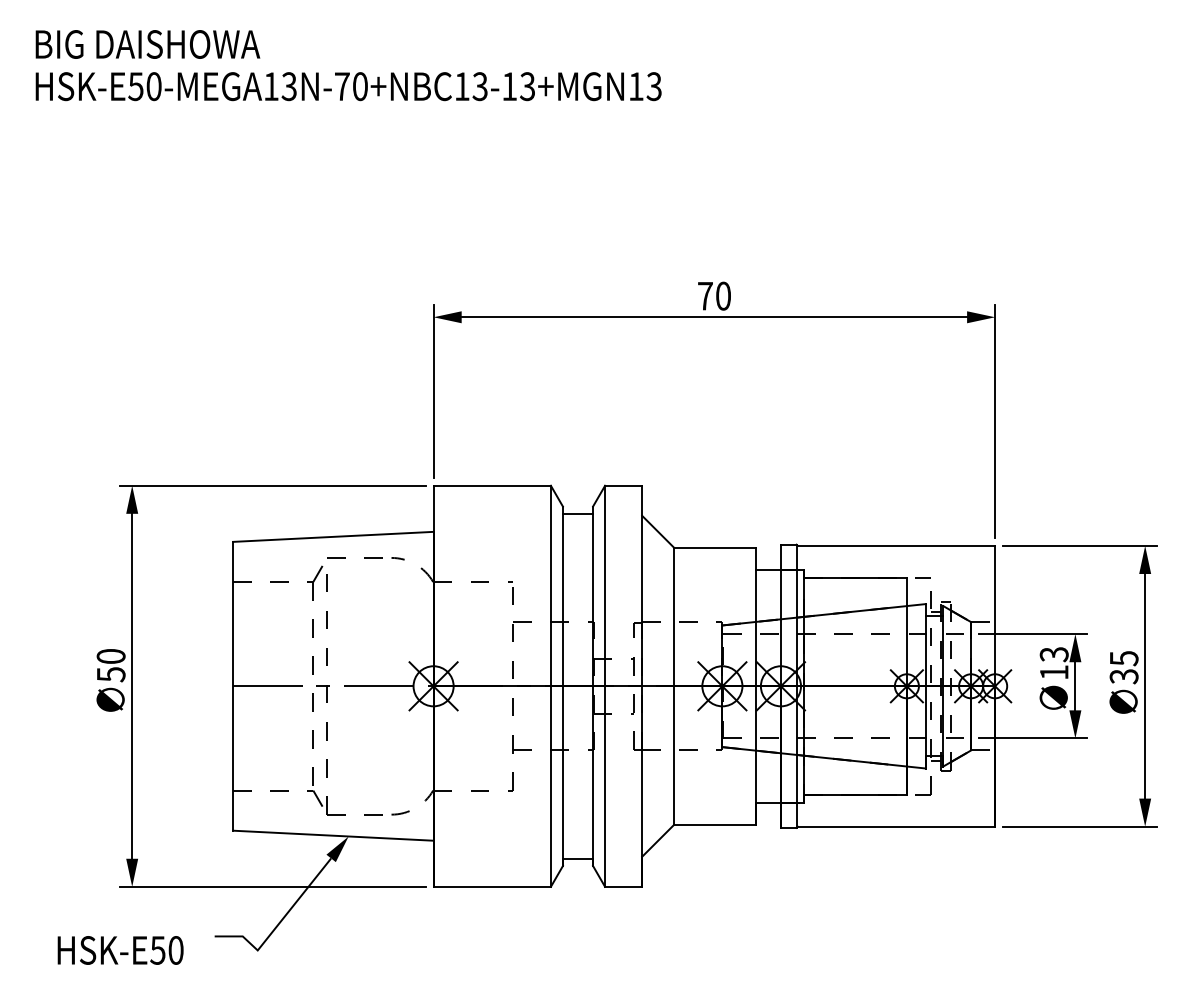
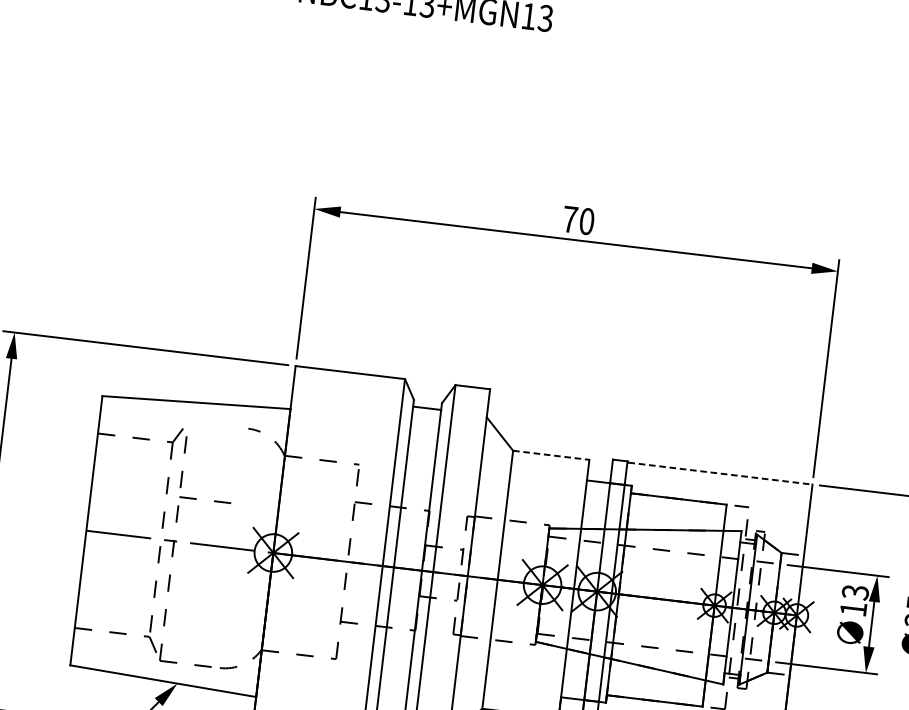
line: (896, 545) -> (720, 473), solid -> dashed
line: (715, 547) -> (551, 454), solid -> dashed
line: (345, 557) -> (196, 498), moved

